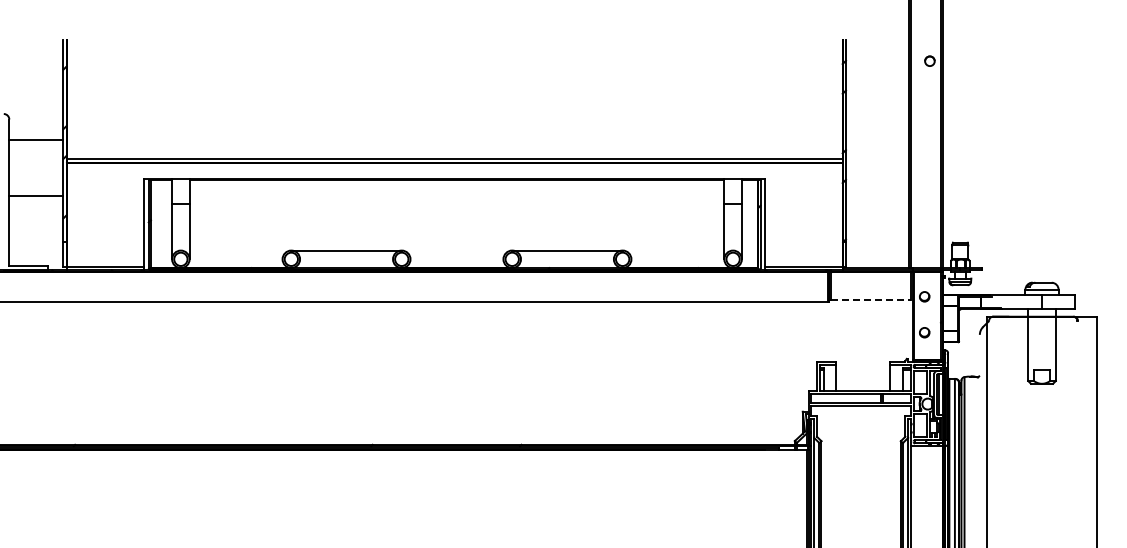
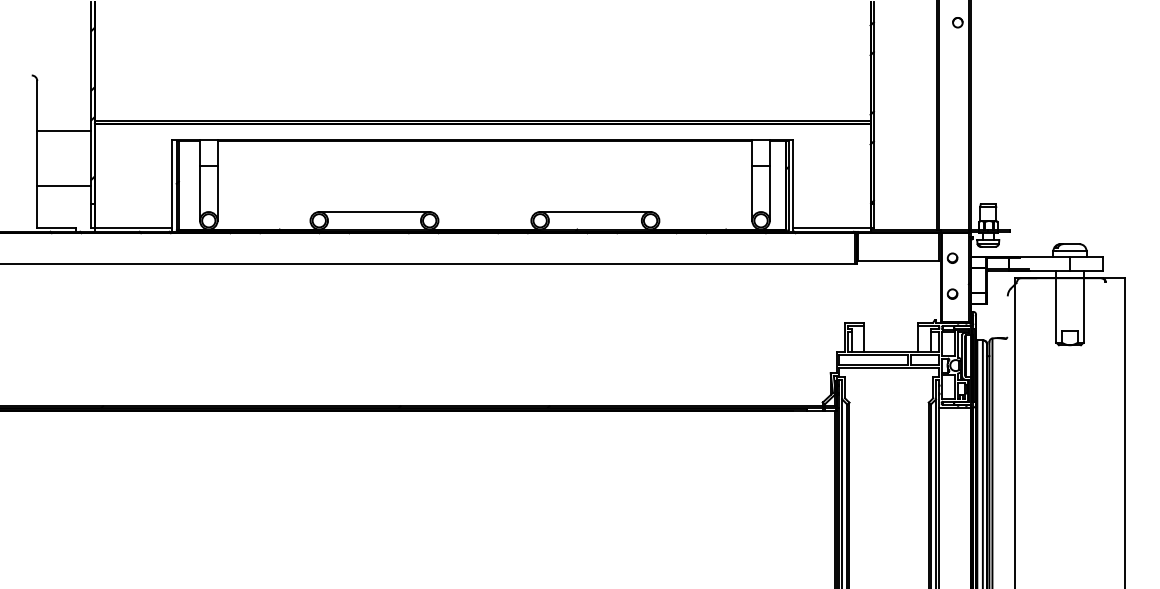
line: (36, 140) -> (64, 130), moved
line: (36, 196) -> (64, 185), moved
line: (871, 300) -> (899, 261), dashed -> solid

